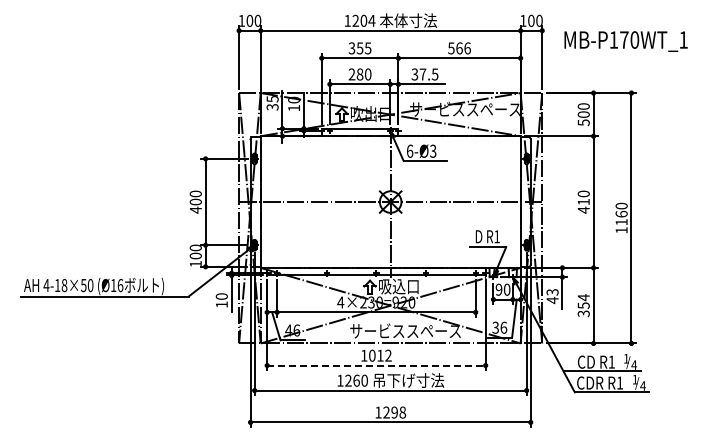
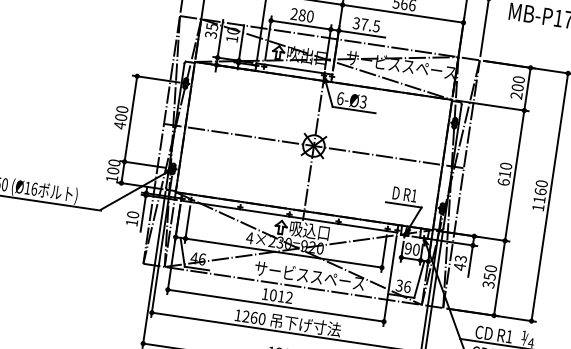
text: (583, 122) -> (516, 95), 500 -> 200
text: (583, 210) -> (503, 182), 410 -> 610
text: (583, 297) -> (490, 268), 354 -> 350
line: (376, 365) -> (276, 305), dashed -> solid

